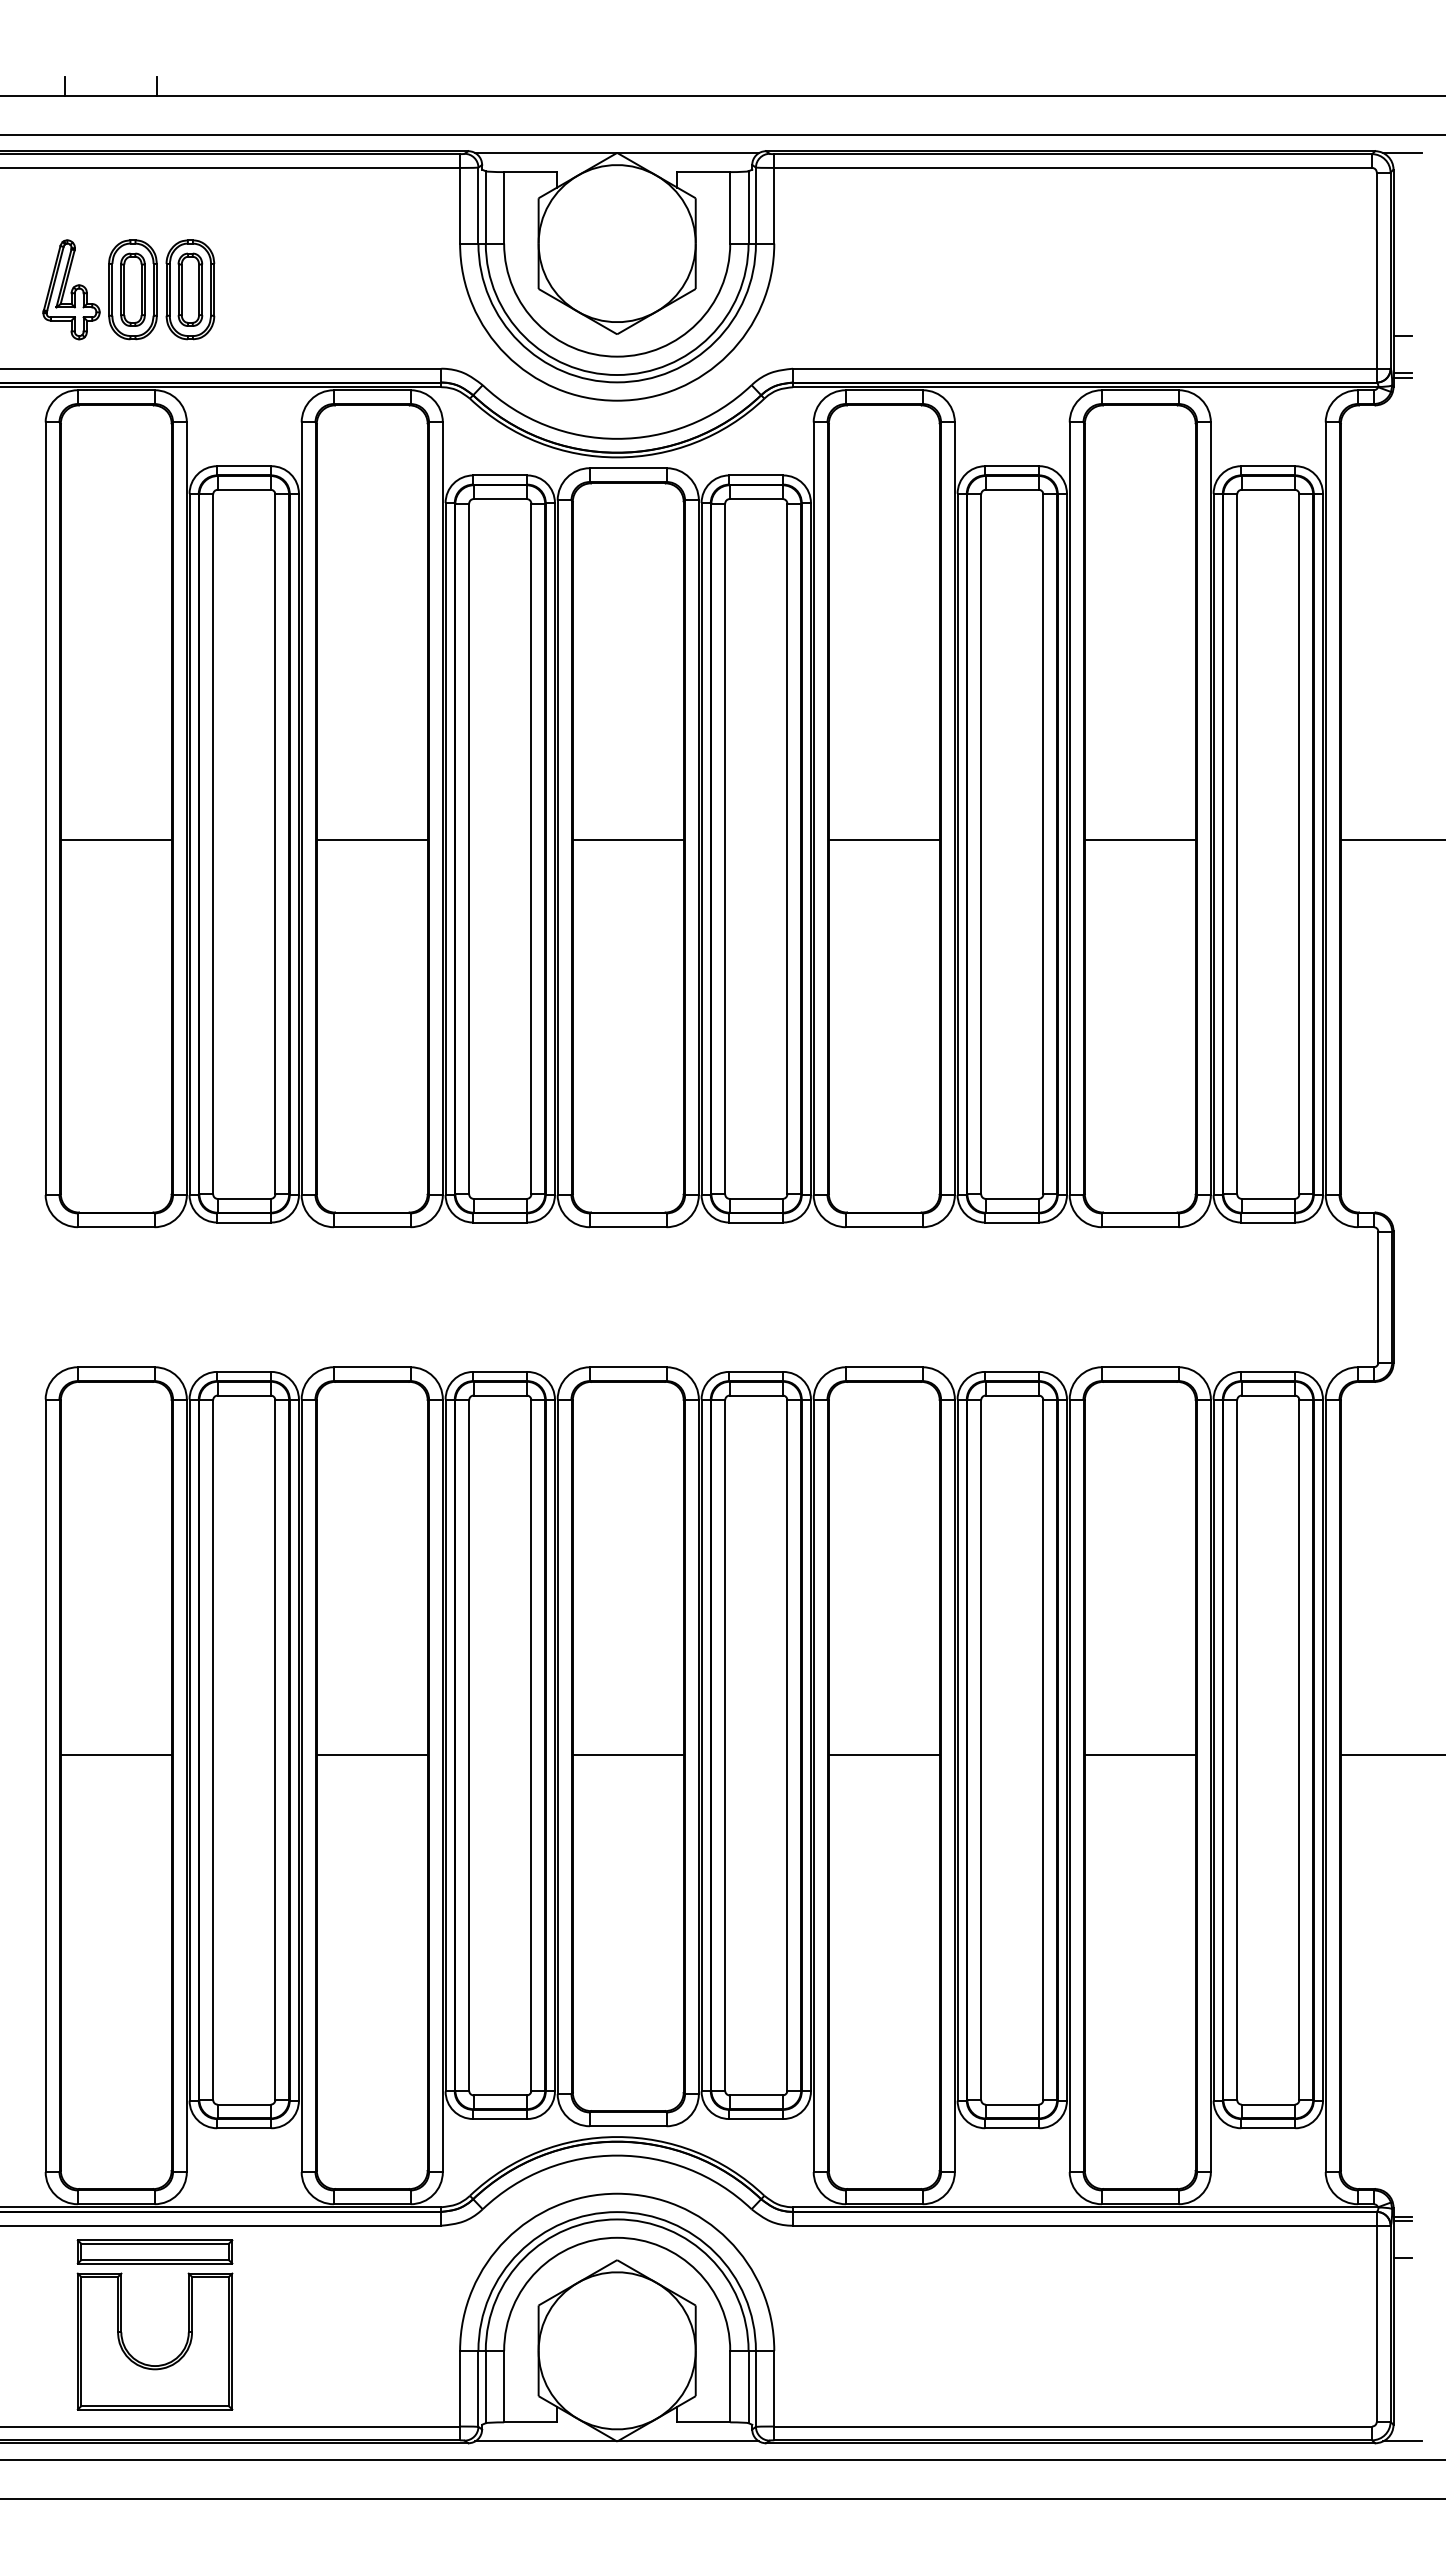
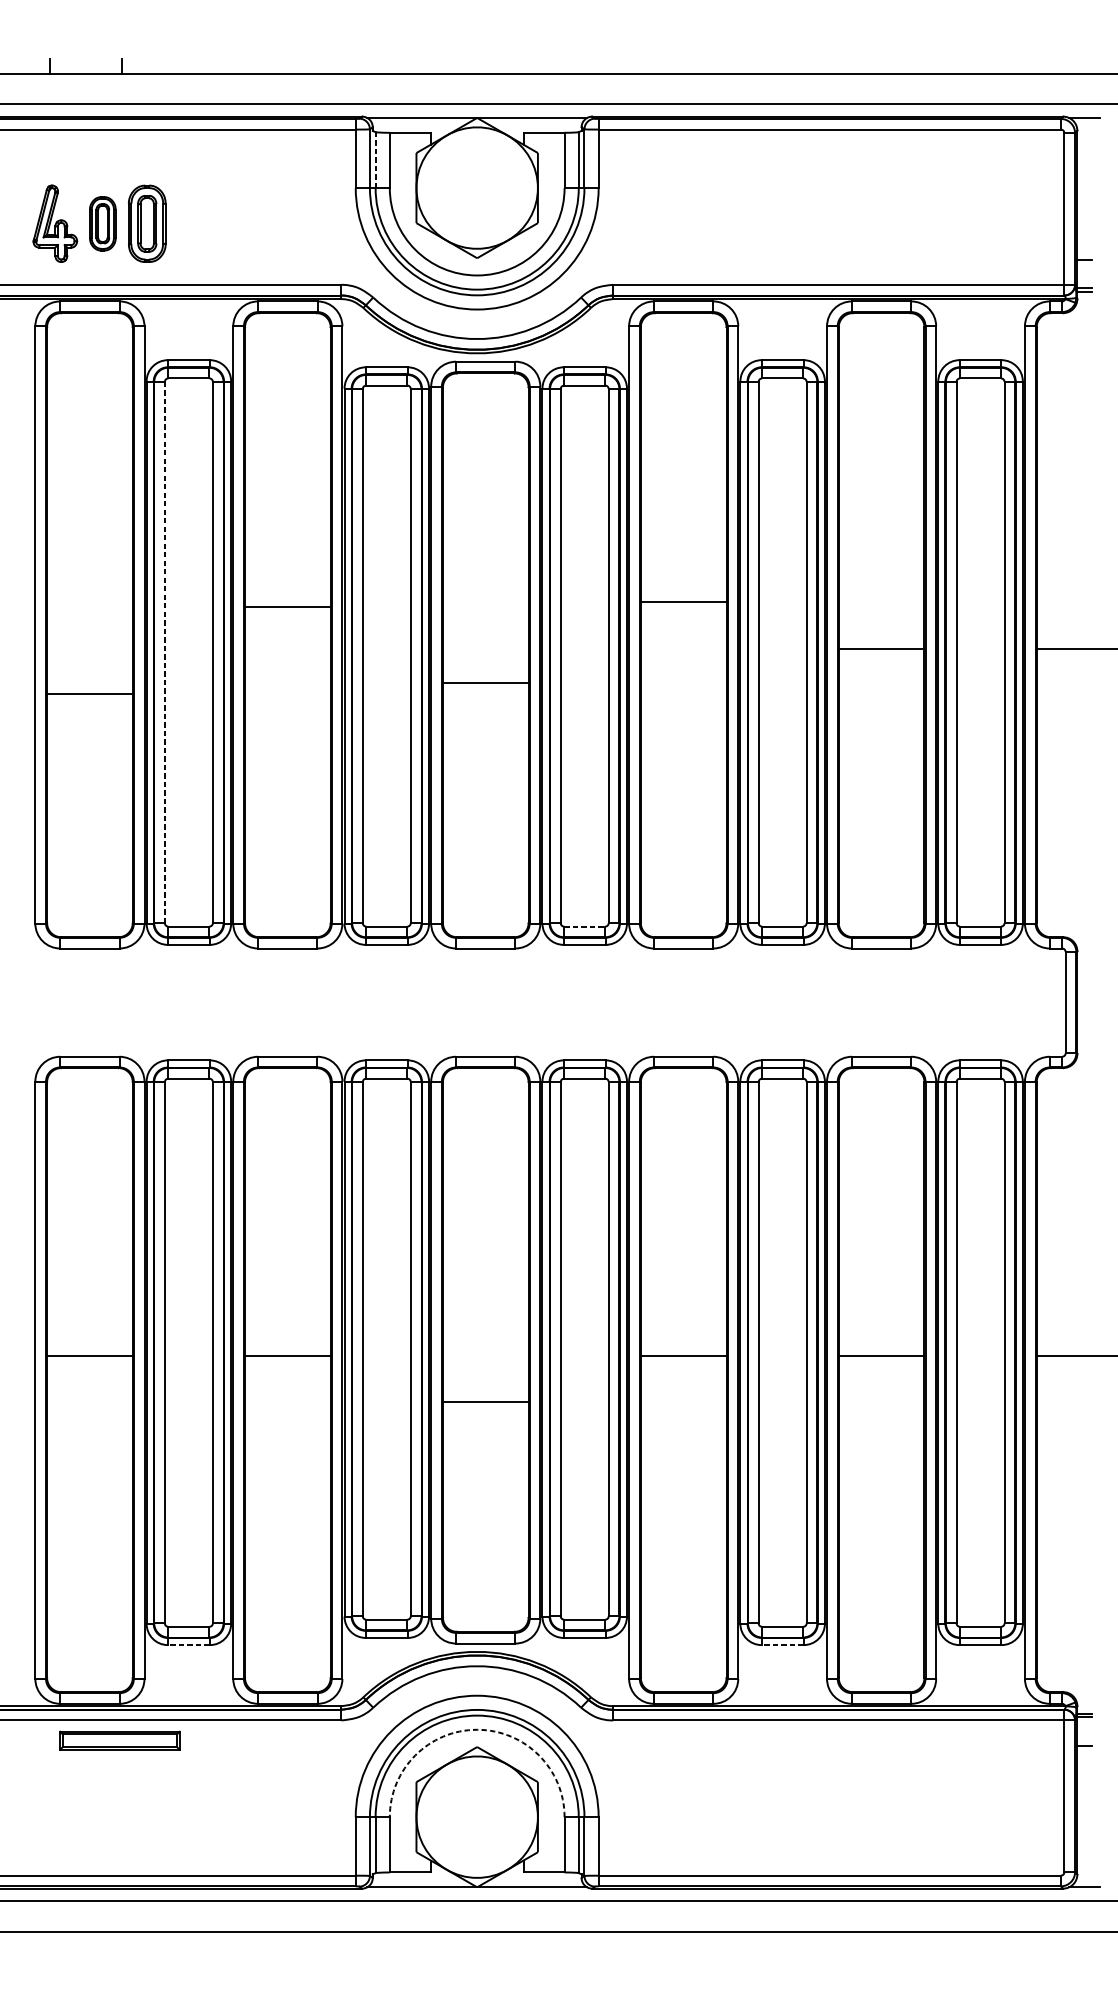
line: (485, 206) -> (375, 159), solid -> dashed
part: (132, 289) -> (102, 223), size x0.7
line: (115, 839) -> (89, 694), moved
line: (371, 839) -> (287, 607), moved
line: (627, 839) -> (485, 682), moved
line: (883, 839) -> (683, 602), moved
line: (213, 844) -> (165, 652), solid -> dashed
line: (756, 1198) -> (584, 926), solid -> dashed
line: (627, 1754) -> (485, 1401), moved
line: (243, 2128) -> (188, 1645), solid -> dashed
line: (1011, 2128) -> (782, 1645), solid -> dashed
arc: (617, 2237) -> (477, 1729), solid -> dashed
part: (150, 2364) -> (116, 1827), removed

